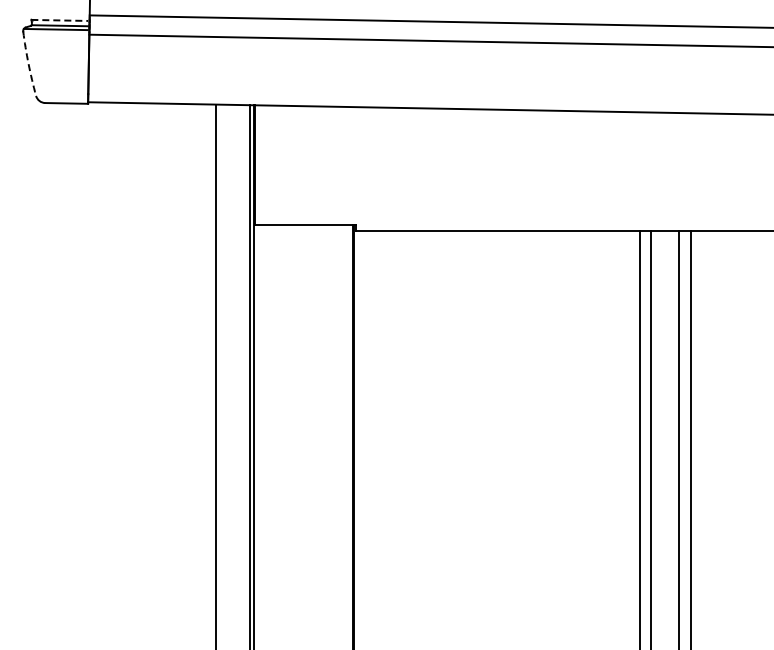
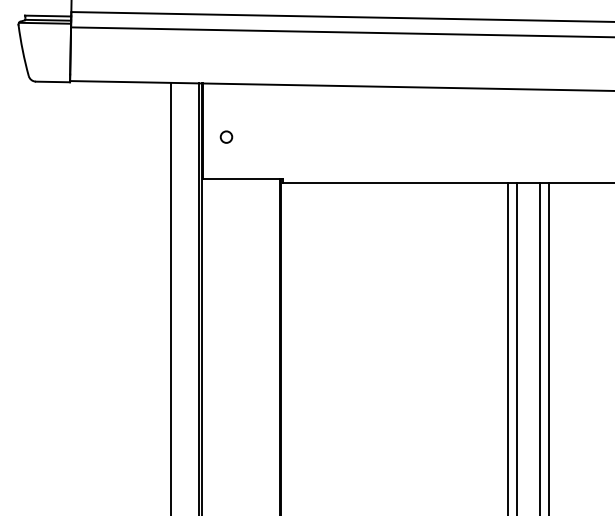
line: (60, 20) -> (48, 16), dashed -> solid
arc: (28, 63) -> (22, 50), dashed -> solid
circle: (284, 172) -> (226, 136), added

